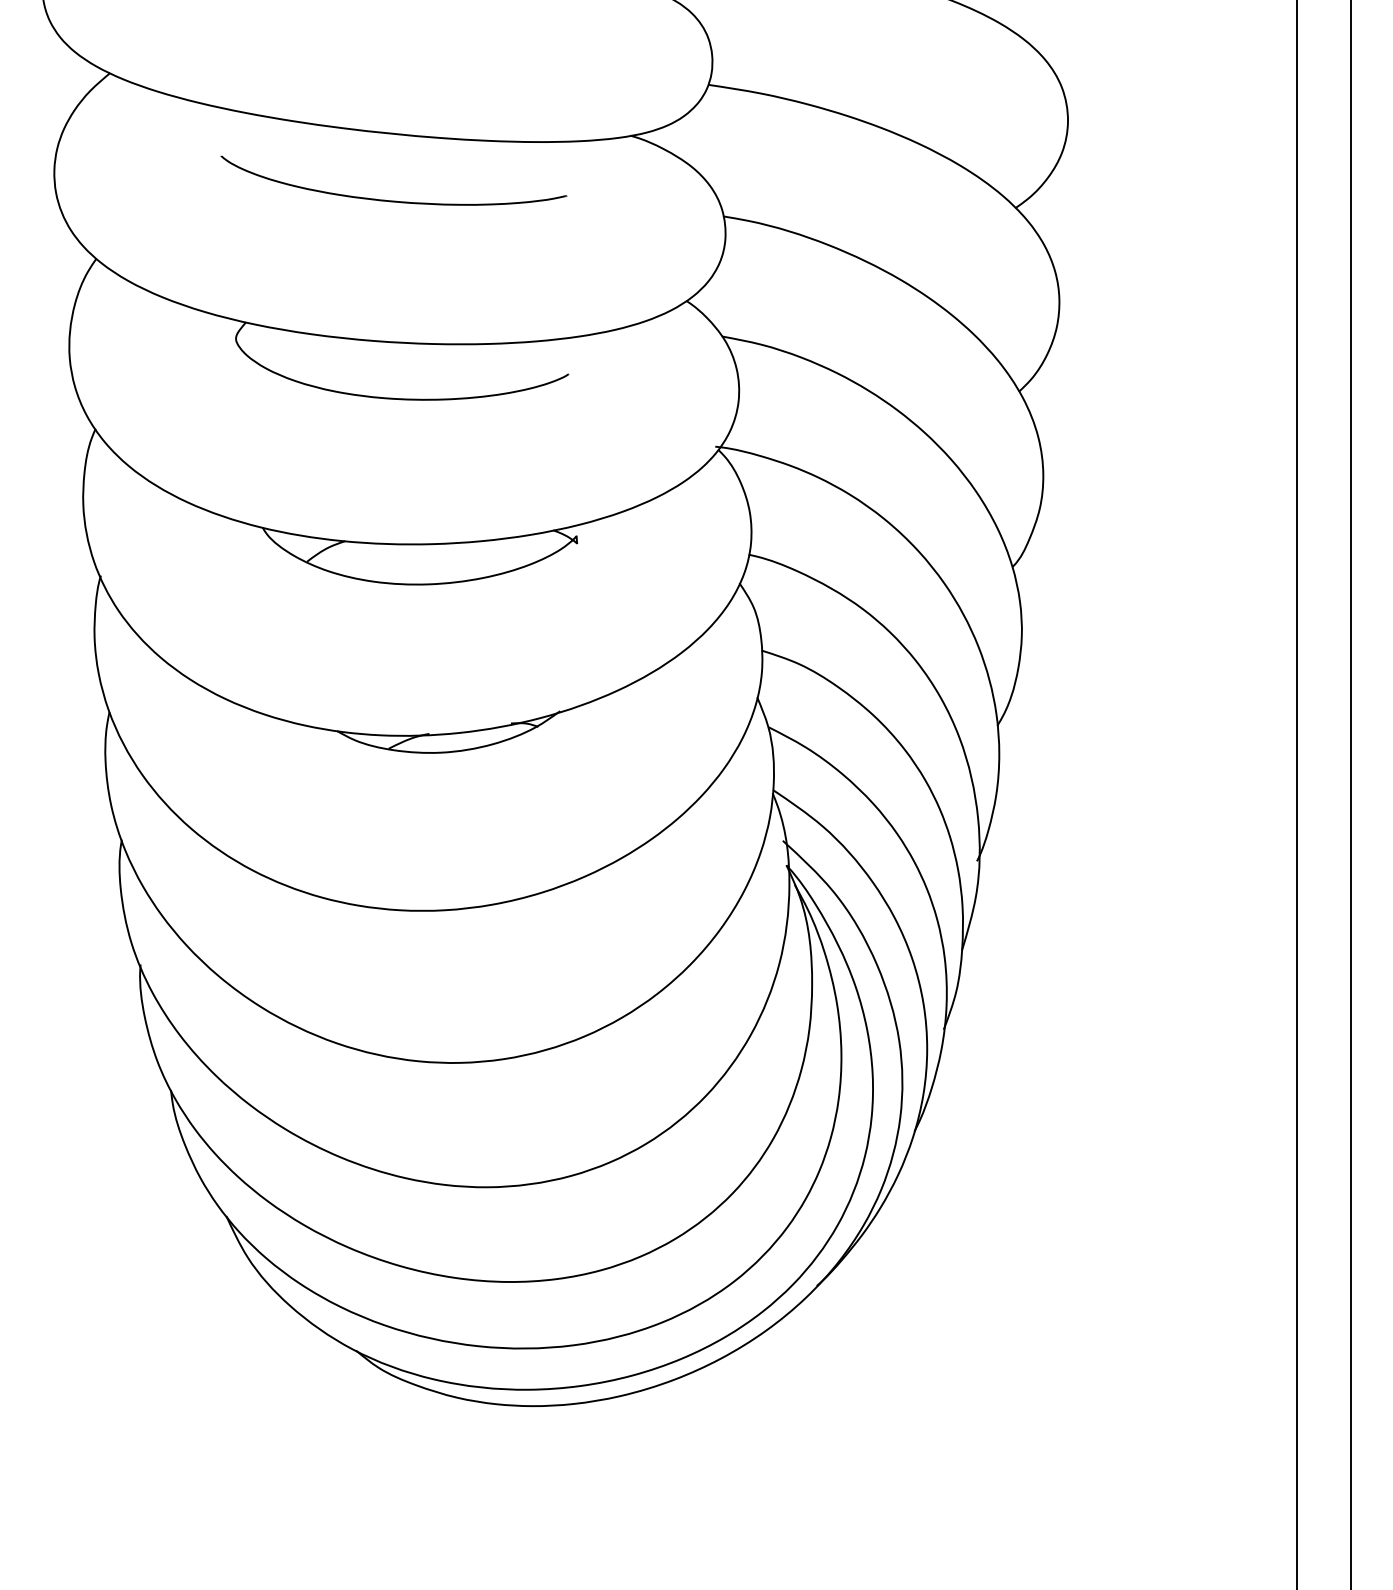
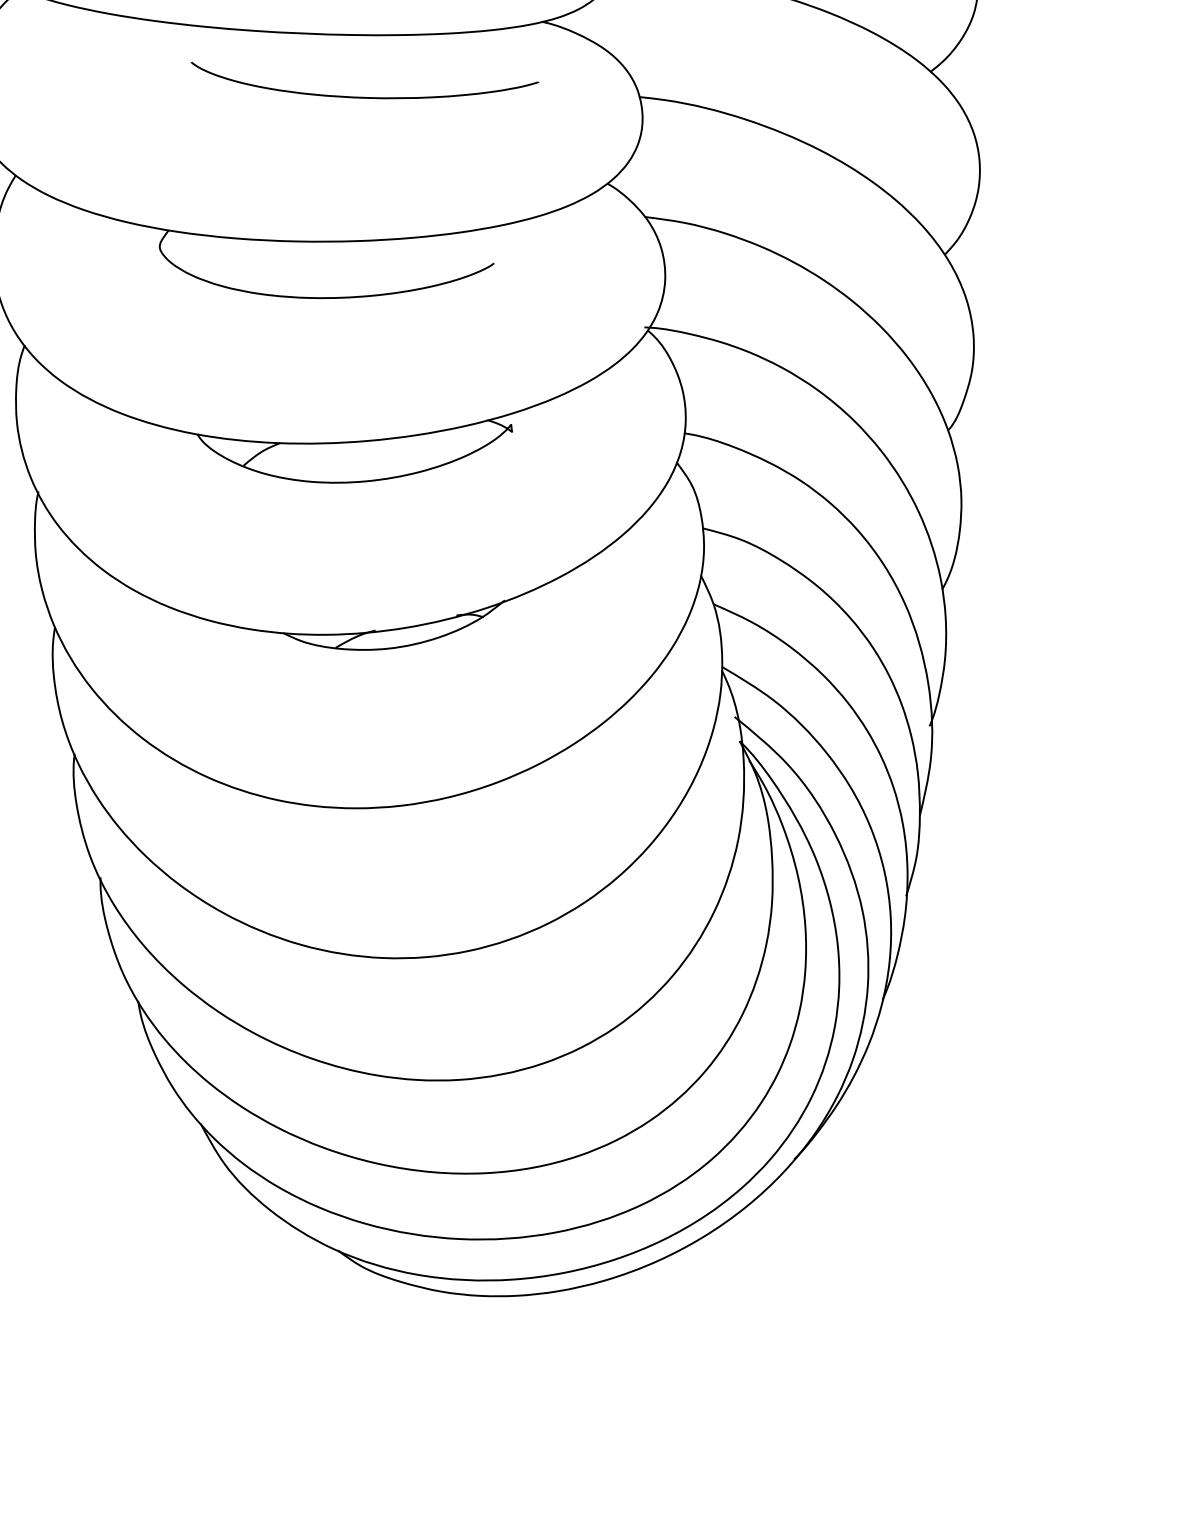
curve: (393, 200) -> (365, 96), moved

